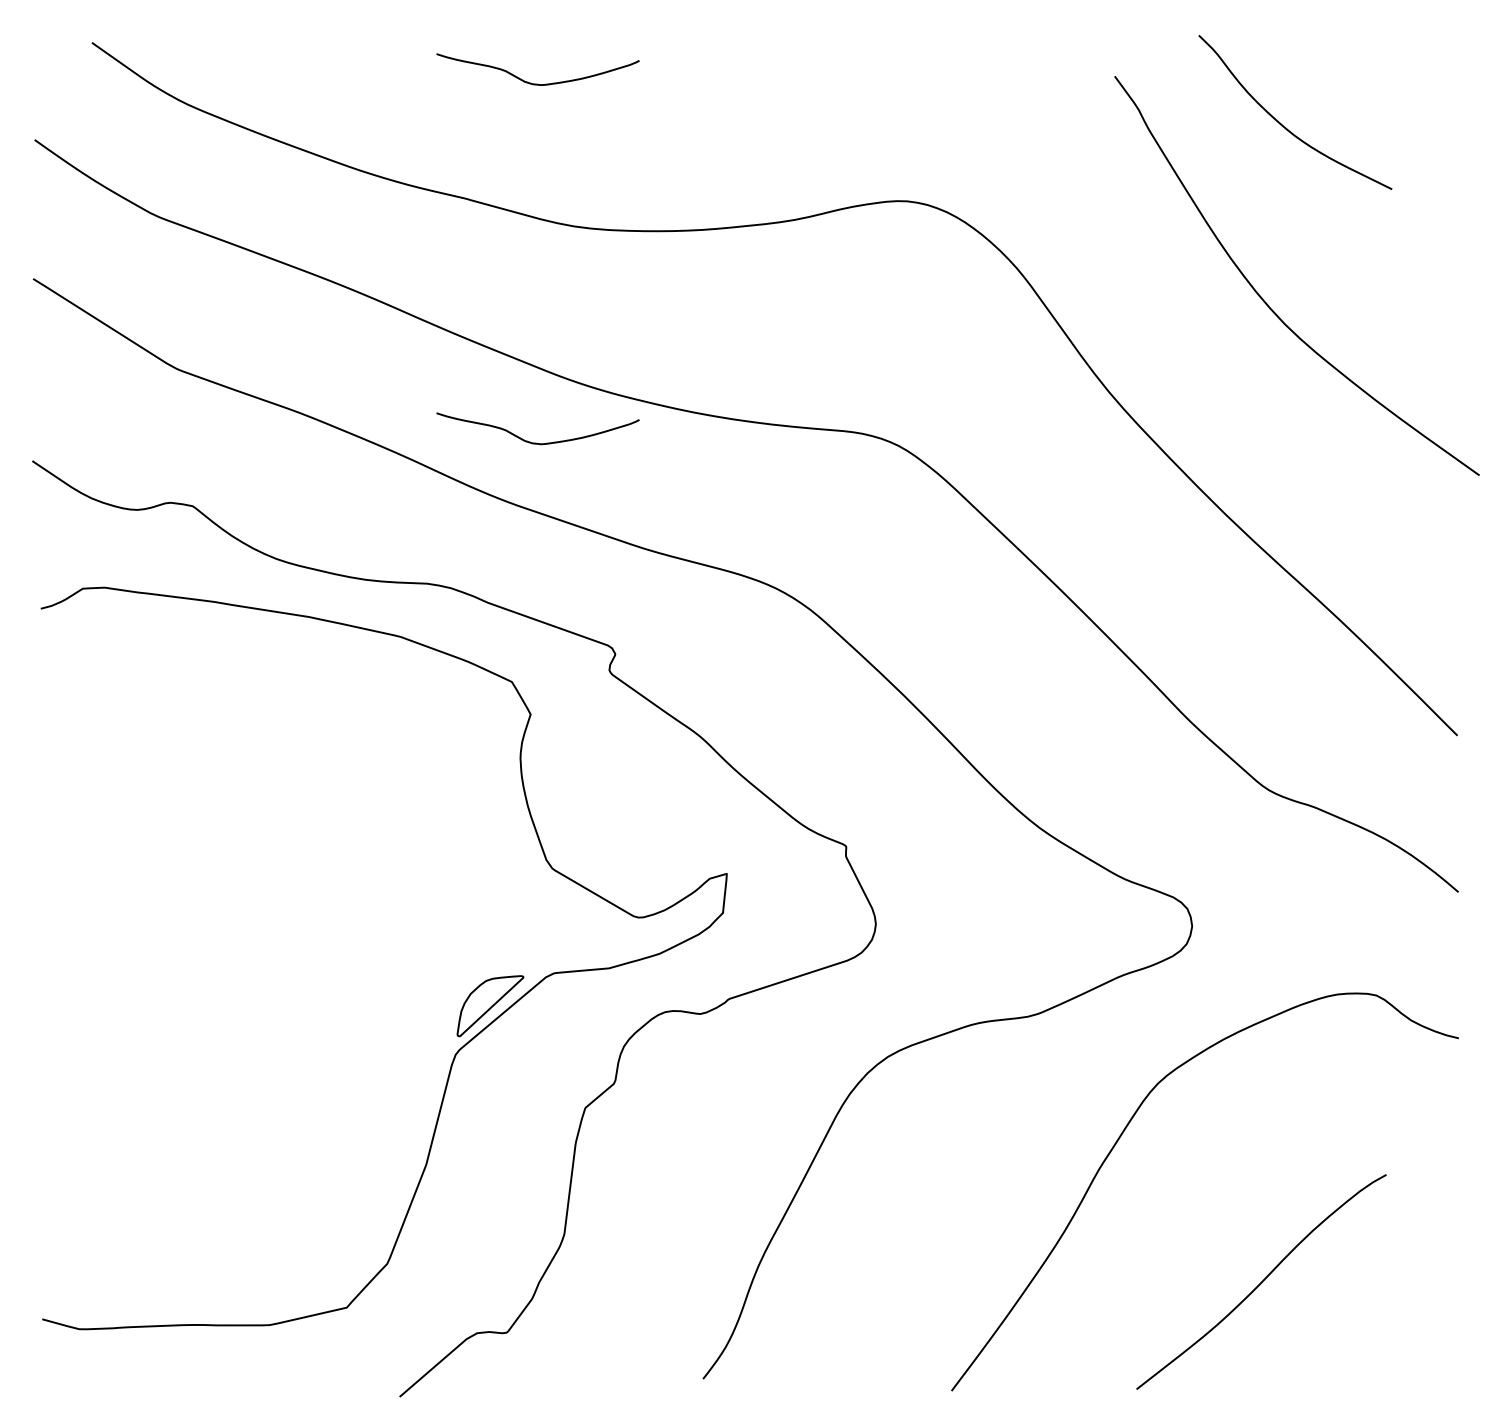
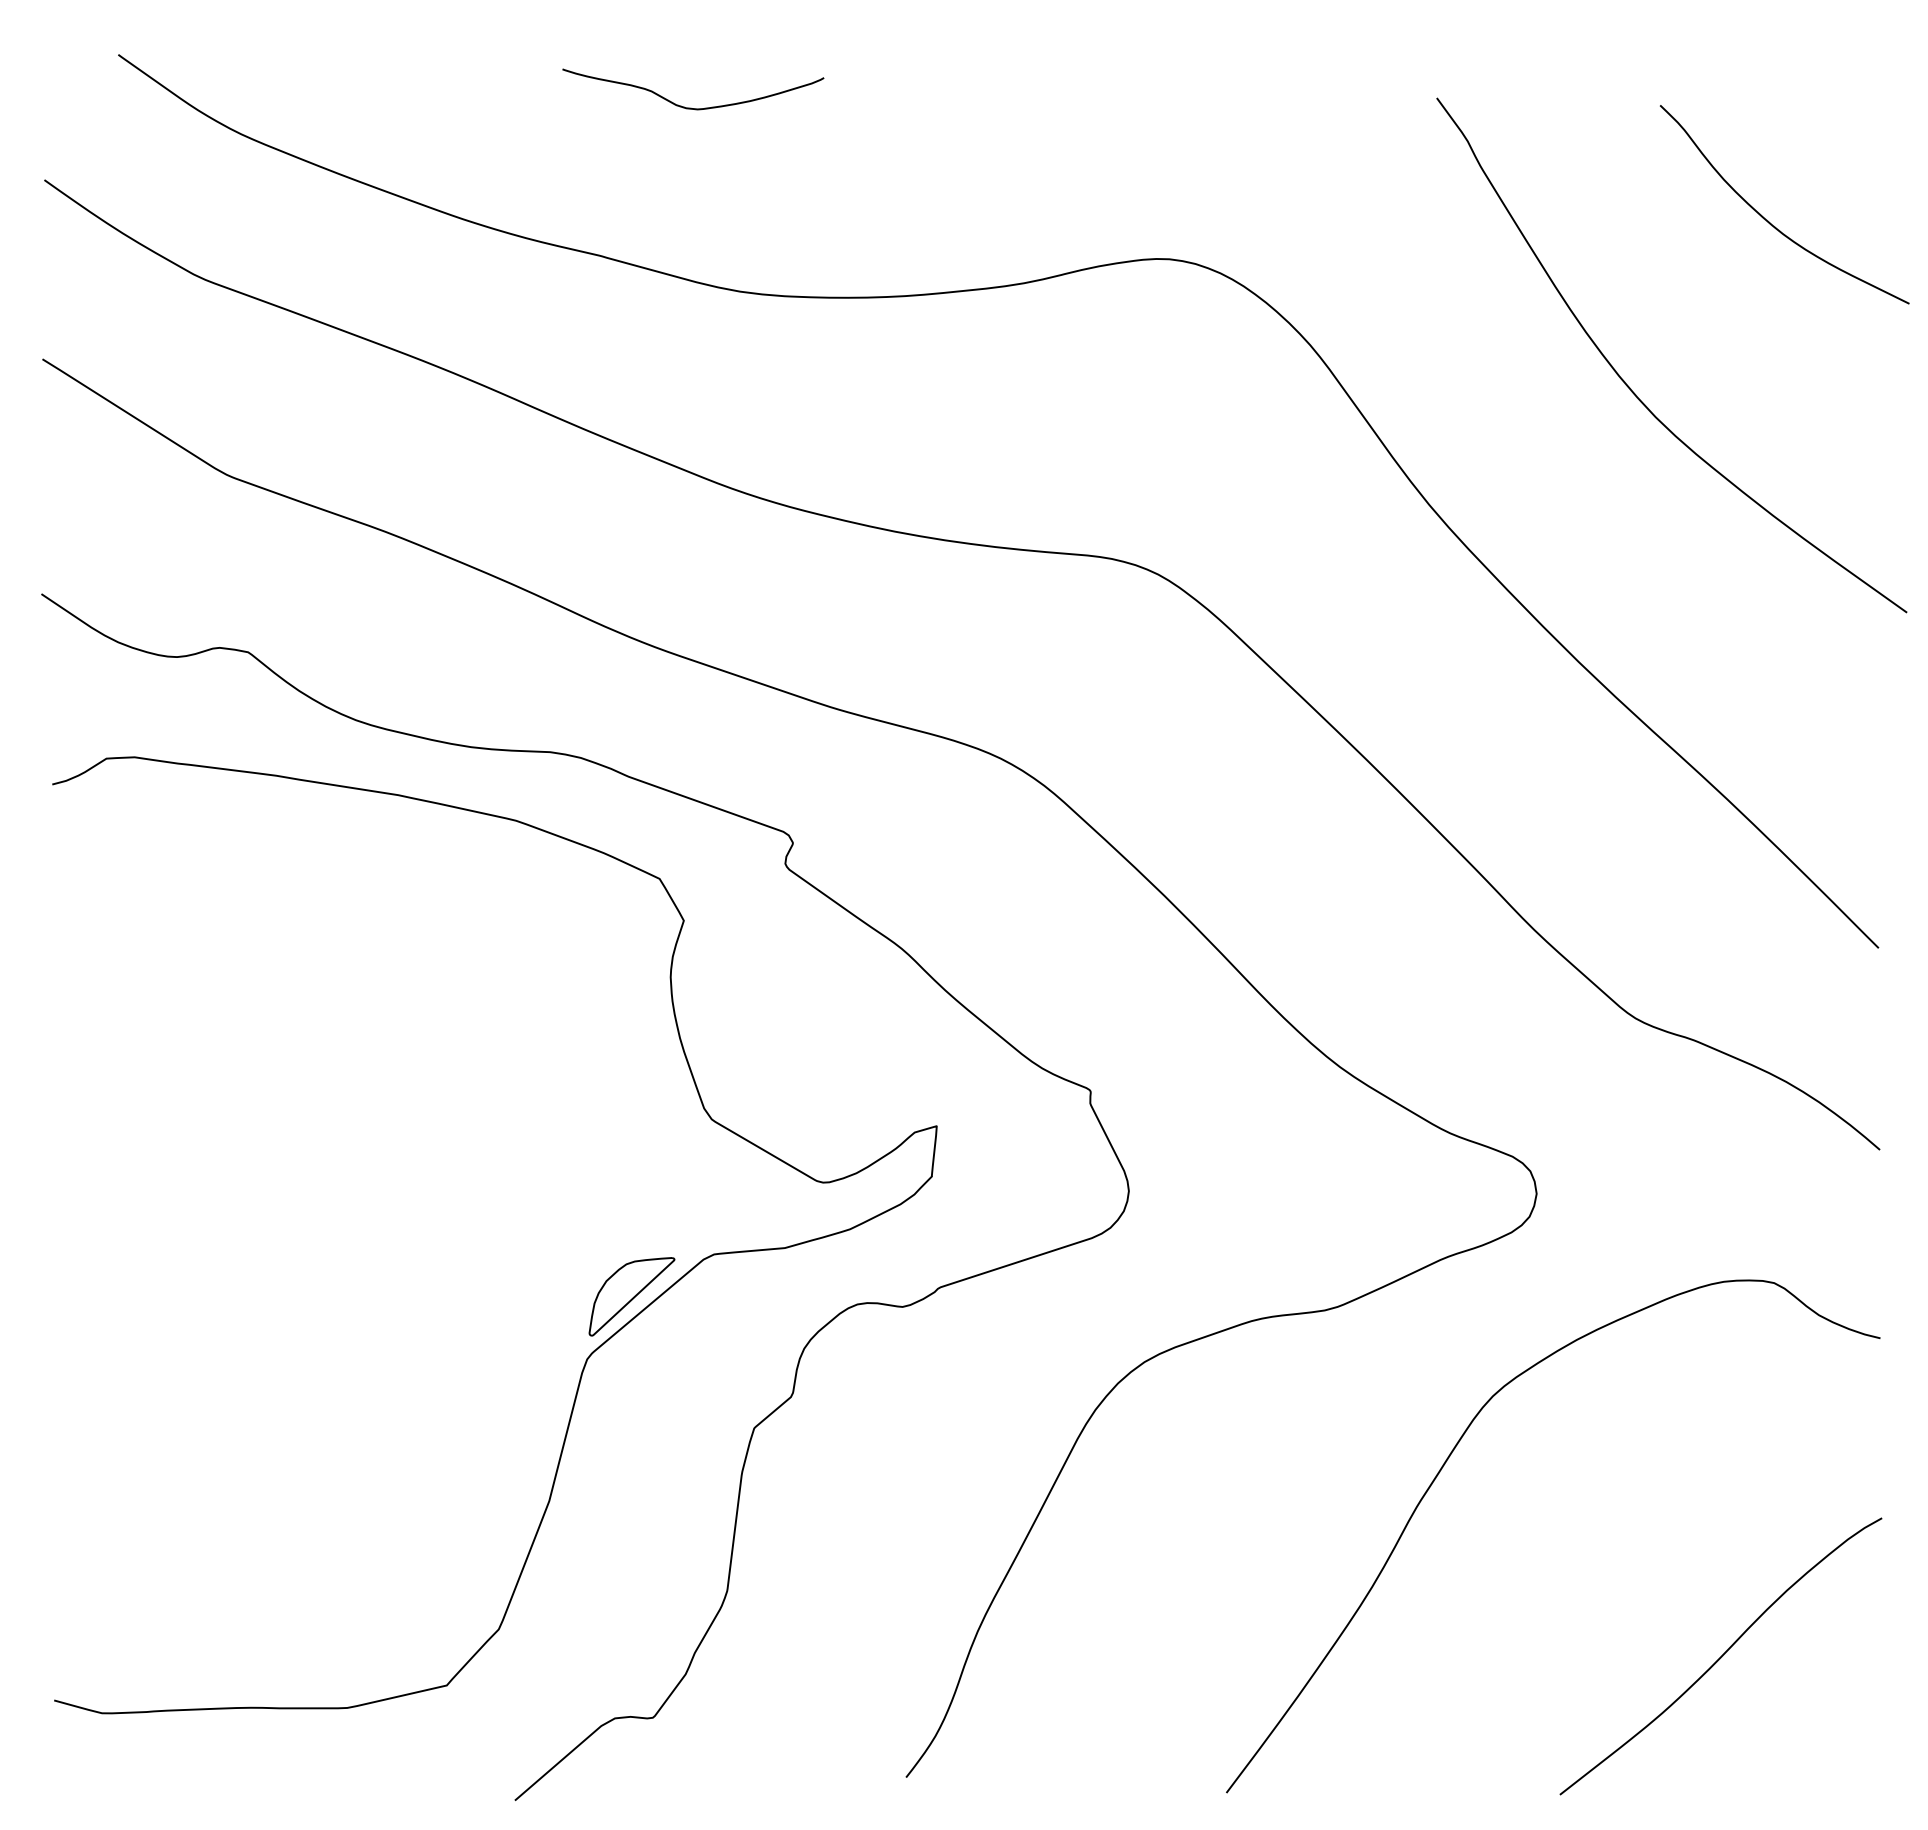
curve: (1282, 124) -> (1768, 220), moved
curve: (536, 442) -> (691, 570), removed
curve: (1261, 1282) -> (1720, 1656), moved

